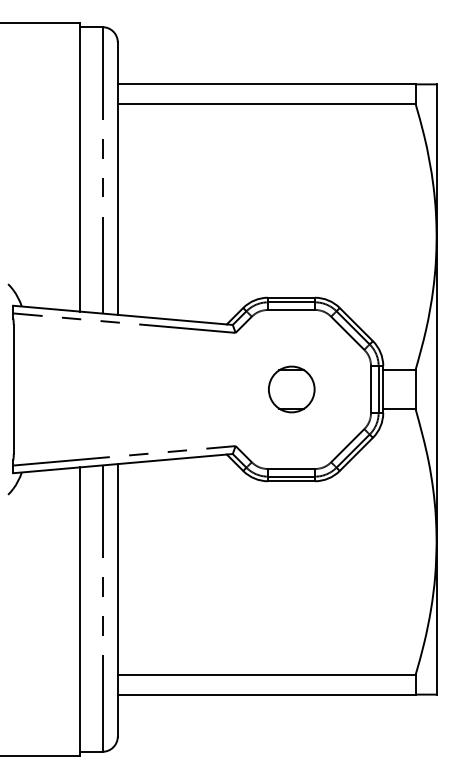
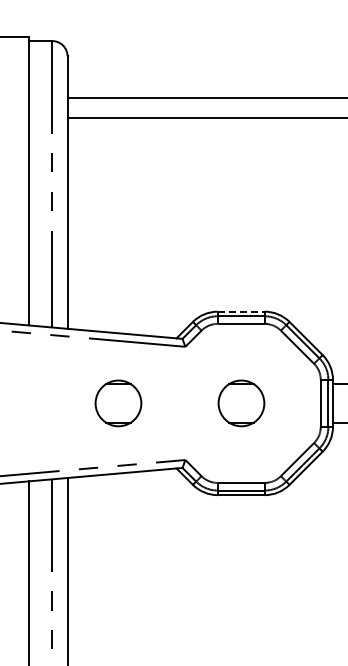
line: (292, 297) -> (242, 311), solid -> dashed
part: (168, 389) -> (118, 403), added

